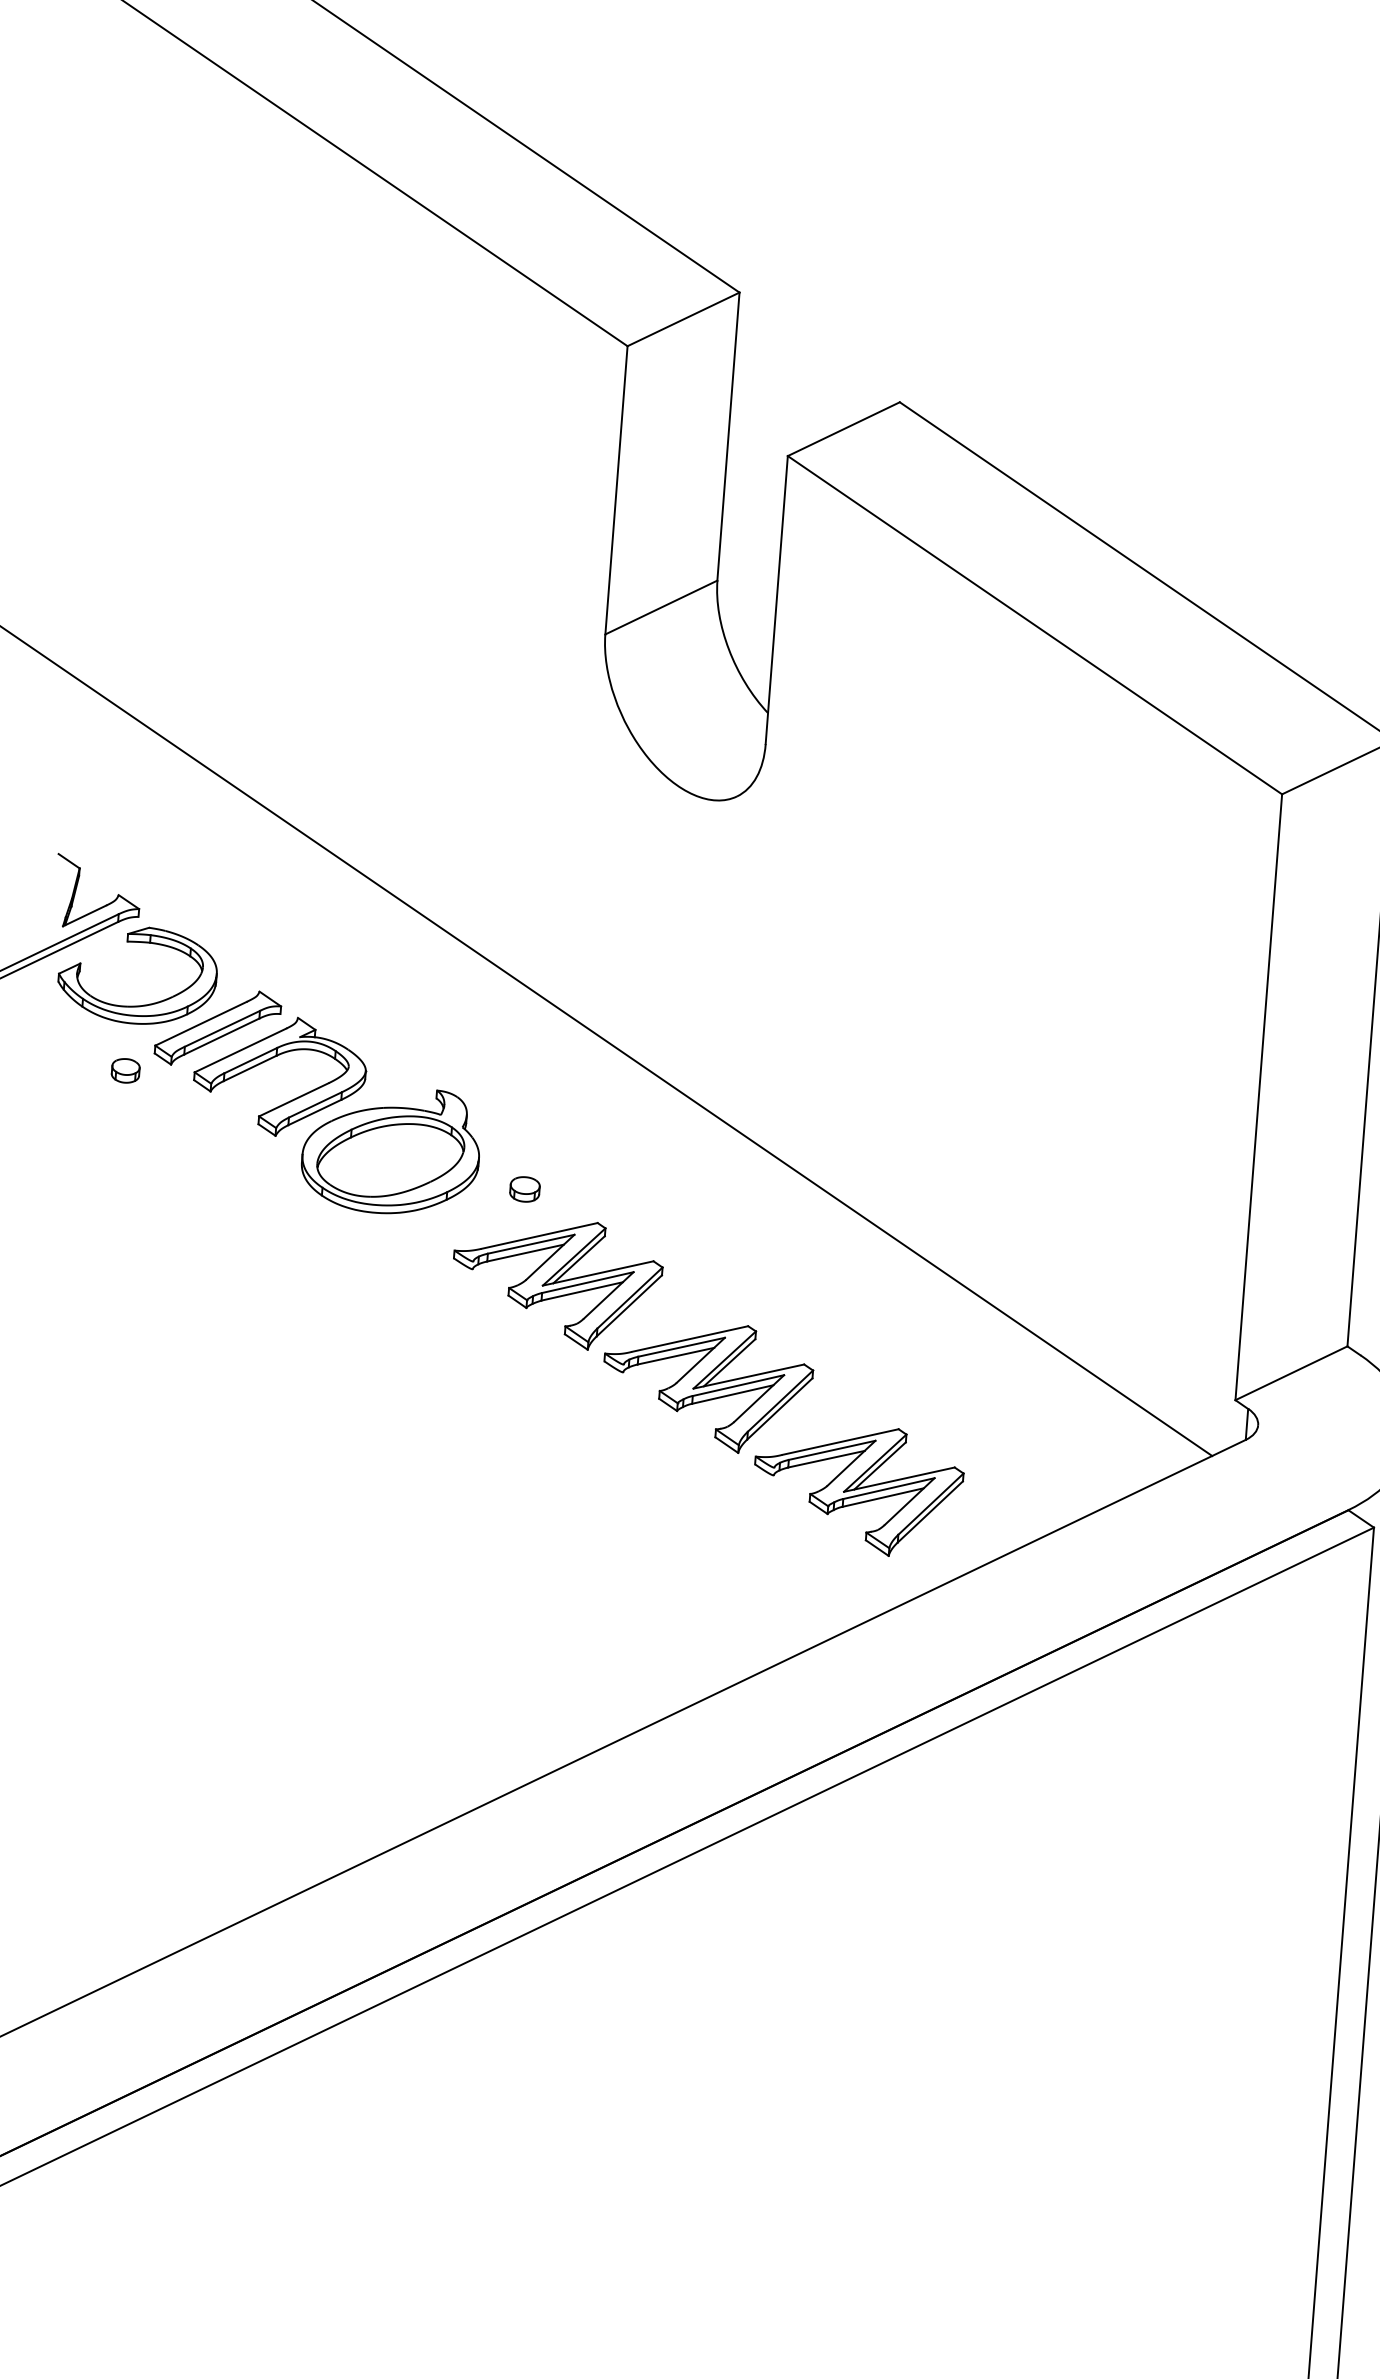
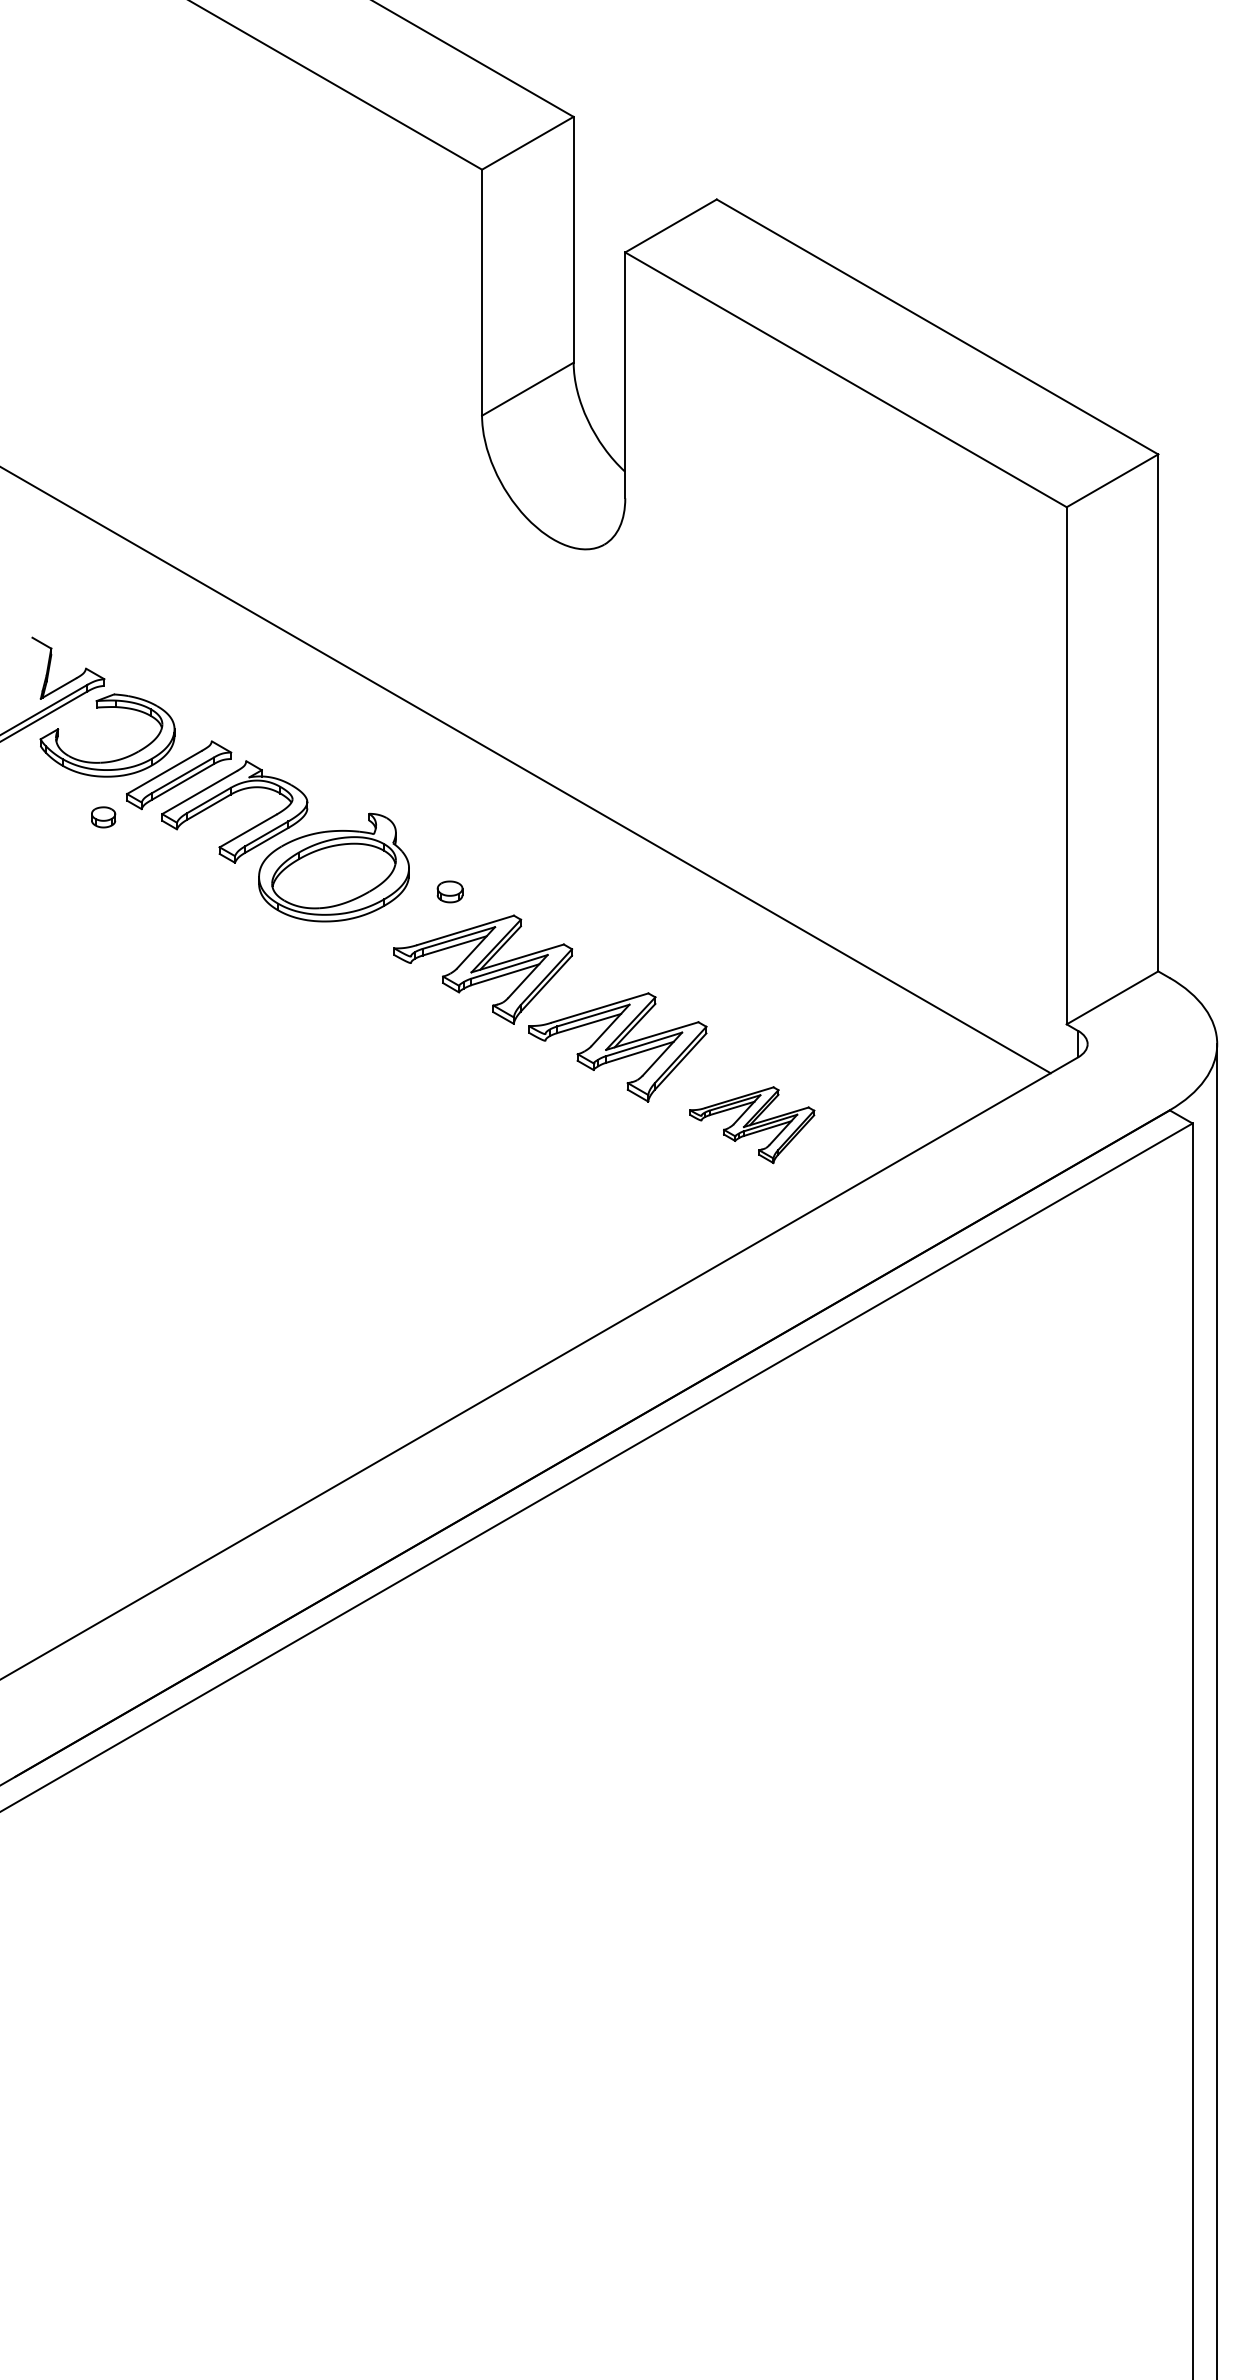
part: (857, 1490) -> (751, 1125), size x0.7

